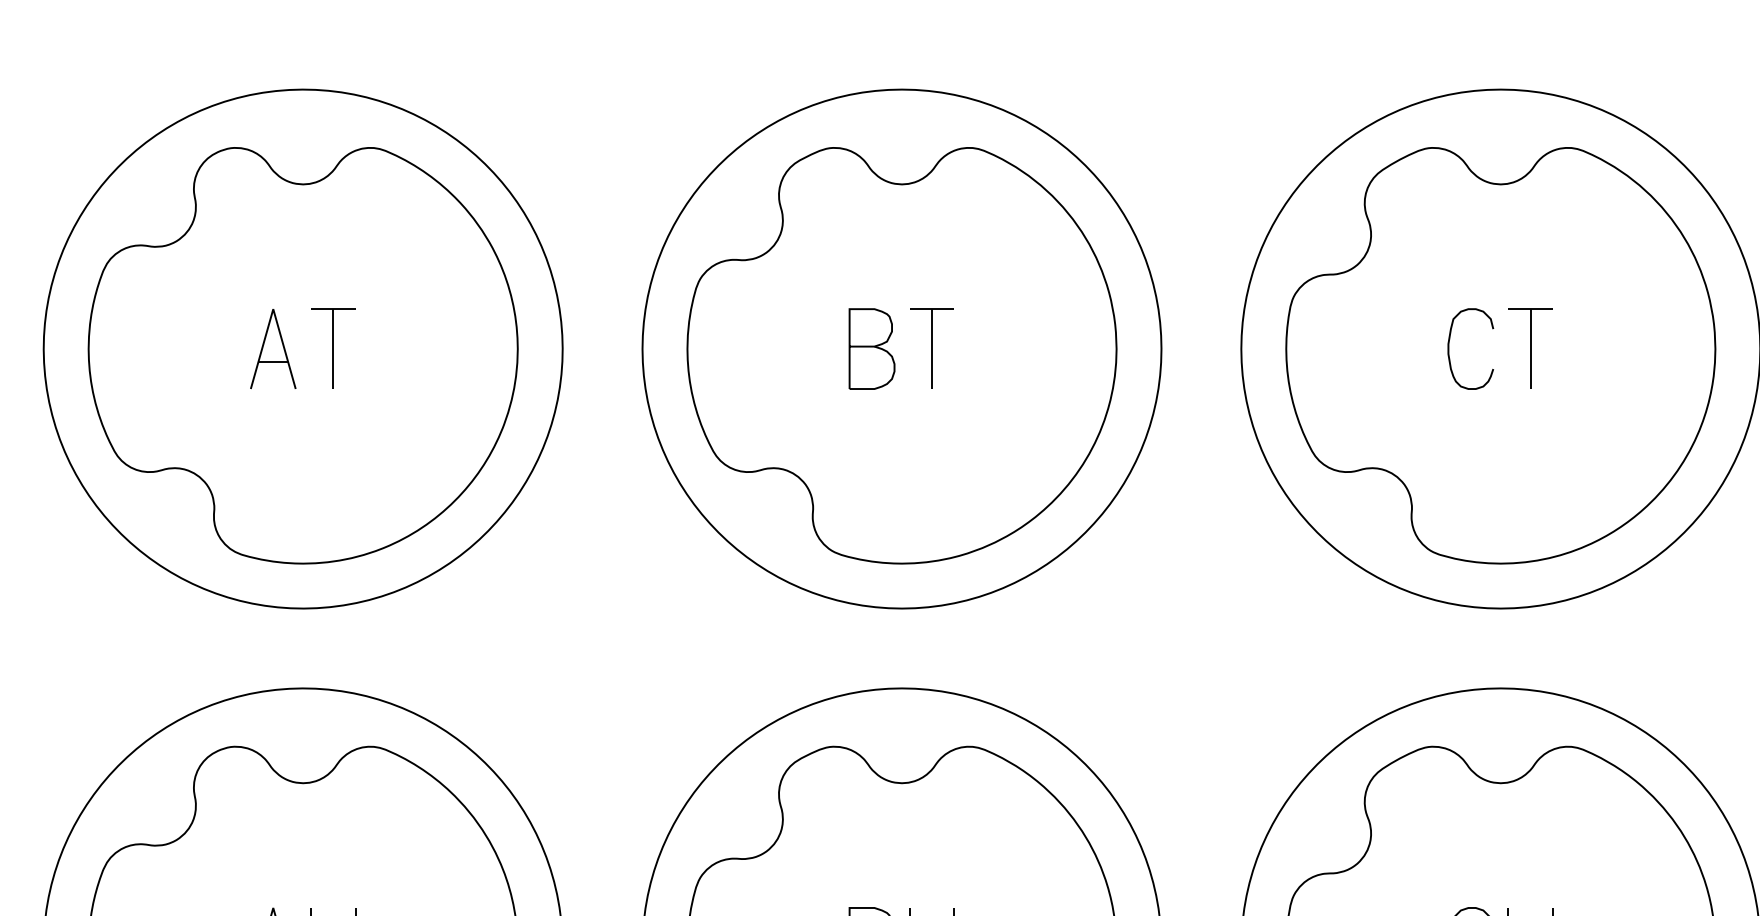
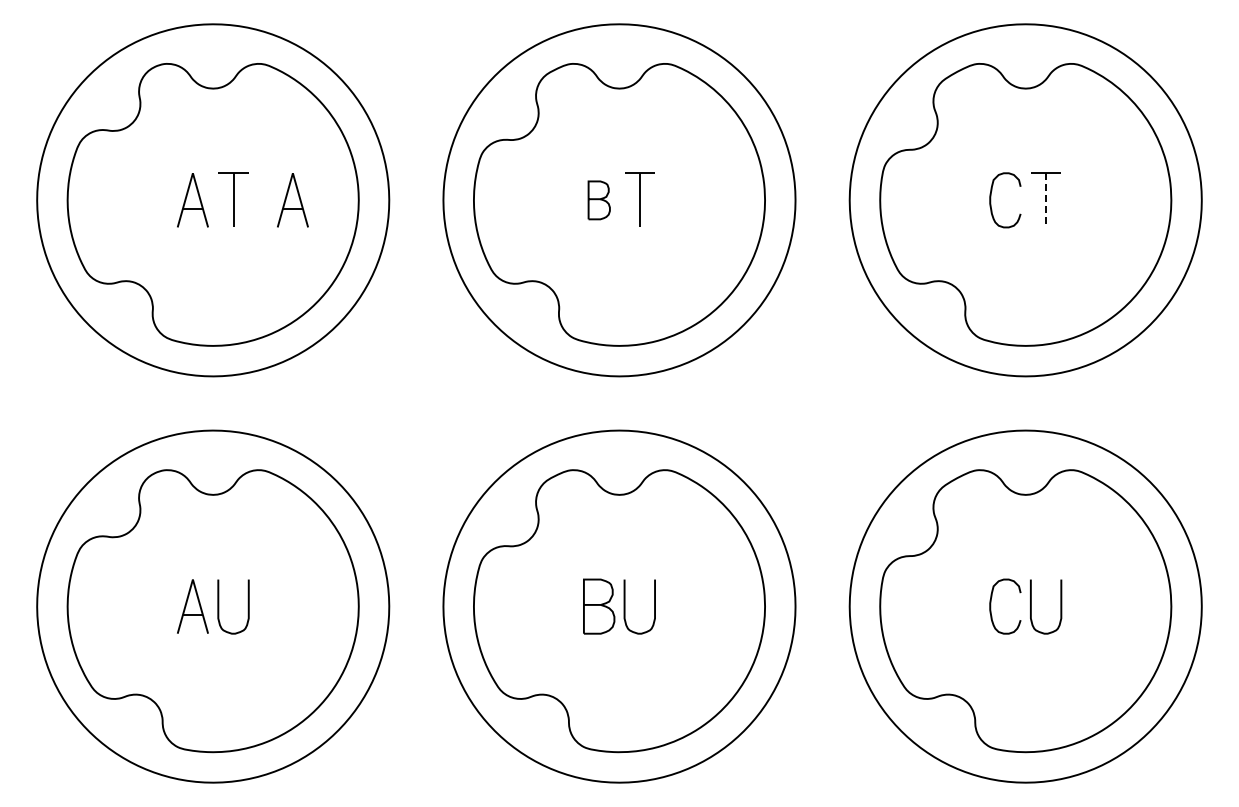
part: (420, 349) -> (292, 200), added
part: (872, 349) -> (599, 200), size x0.7
line: (1531, 349) -> (1046, 200), solid -> dashed

